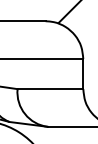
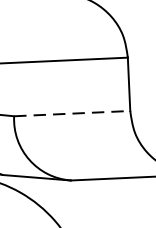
line: (50, 89) -> (72, 114), solid -> dashed

